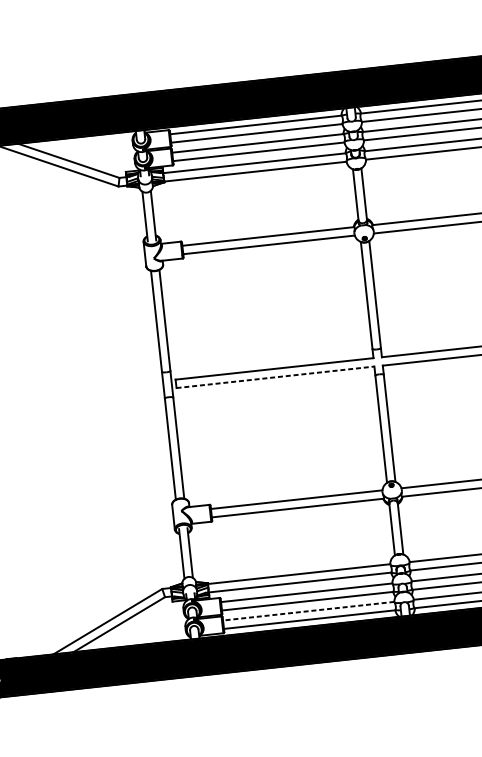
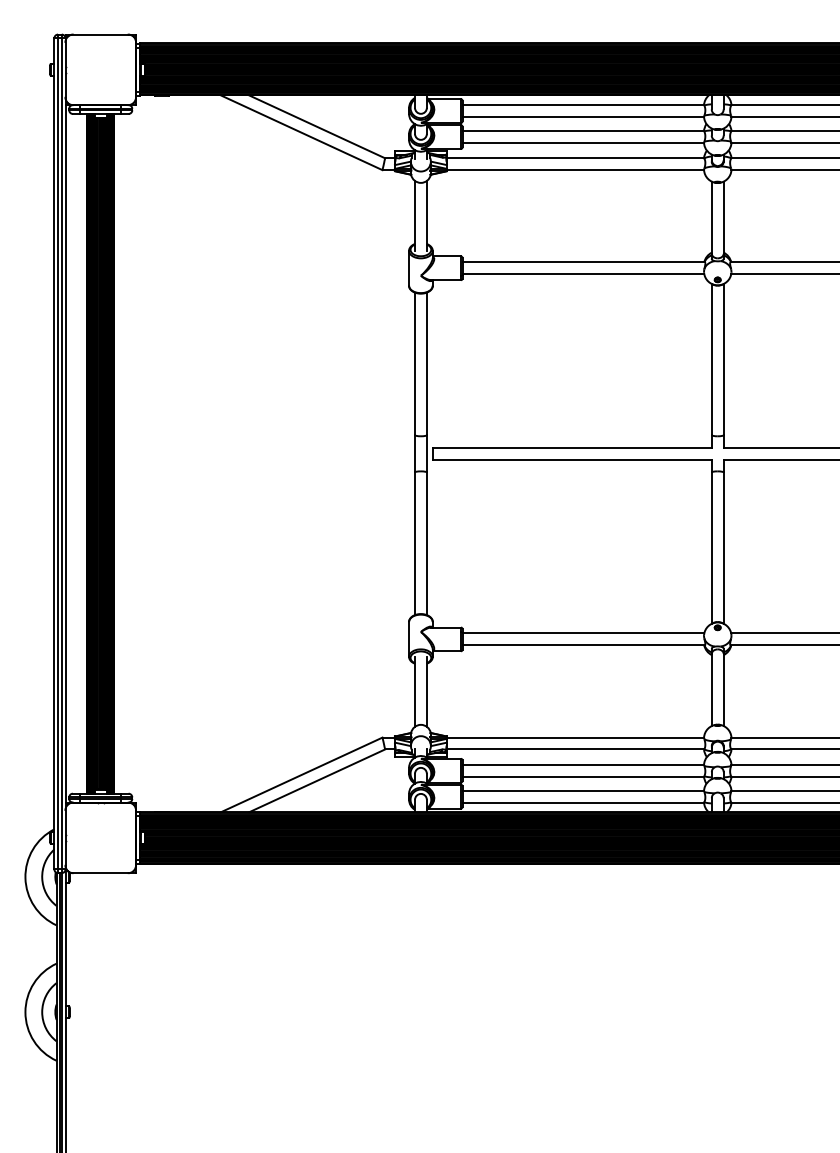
line: (275, 377) -> (572, 459), dashed -> solid
line: (308, 611) -> (583, 790), dashed -> solid

